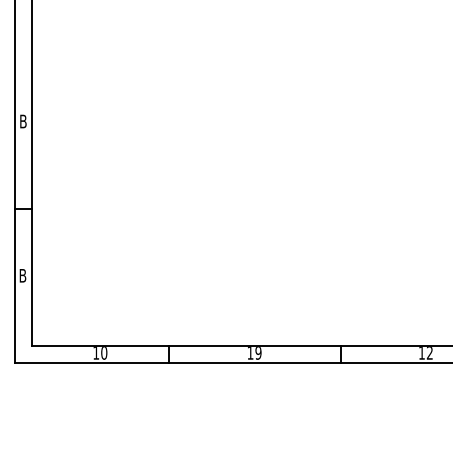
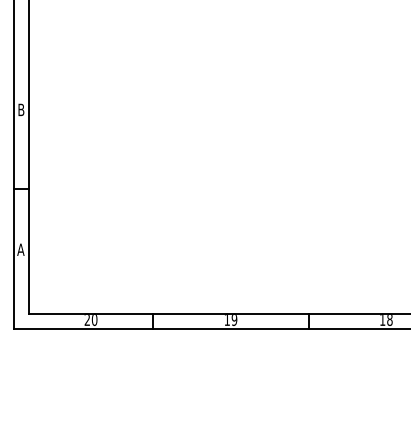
text: (22, 275) -> (20, 249), B -> A
text: (95, 353) -> (86, 320), 10 -> 20
text: (429, 353) -> (389, 320), 12 -> 18

